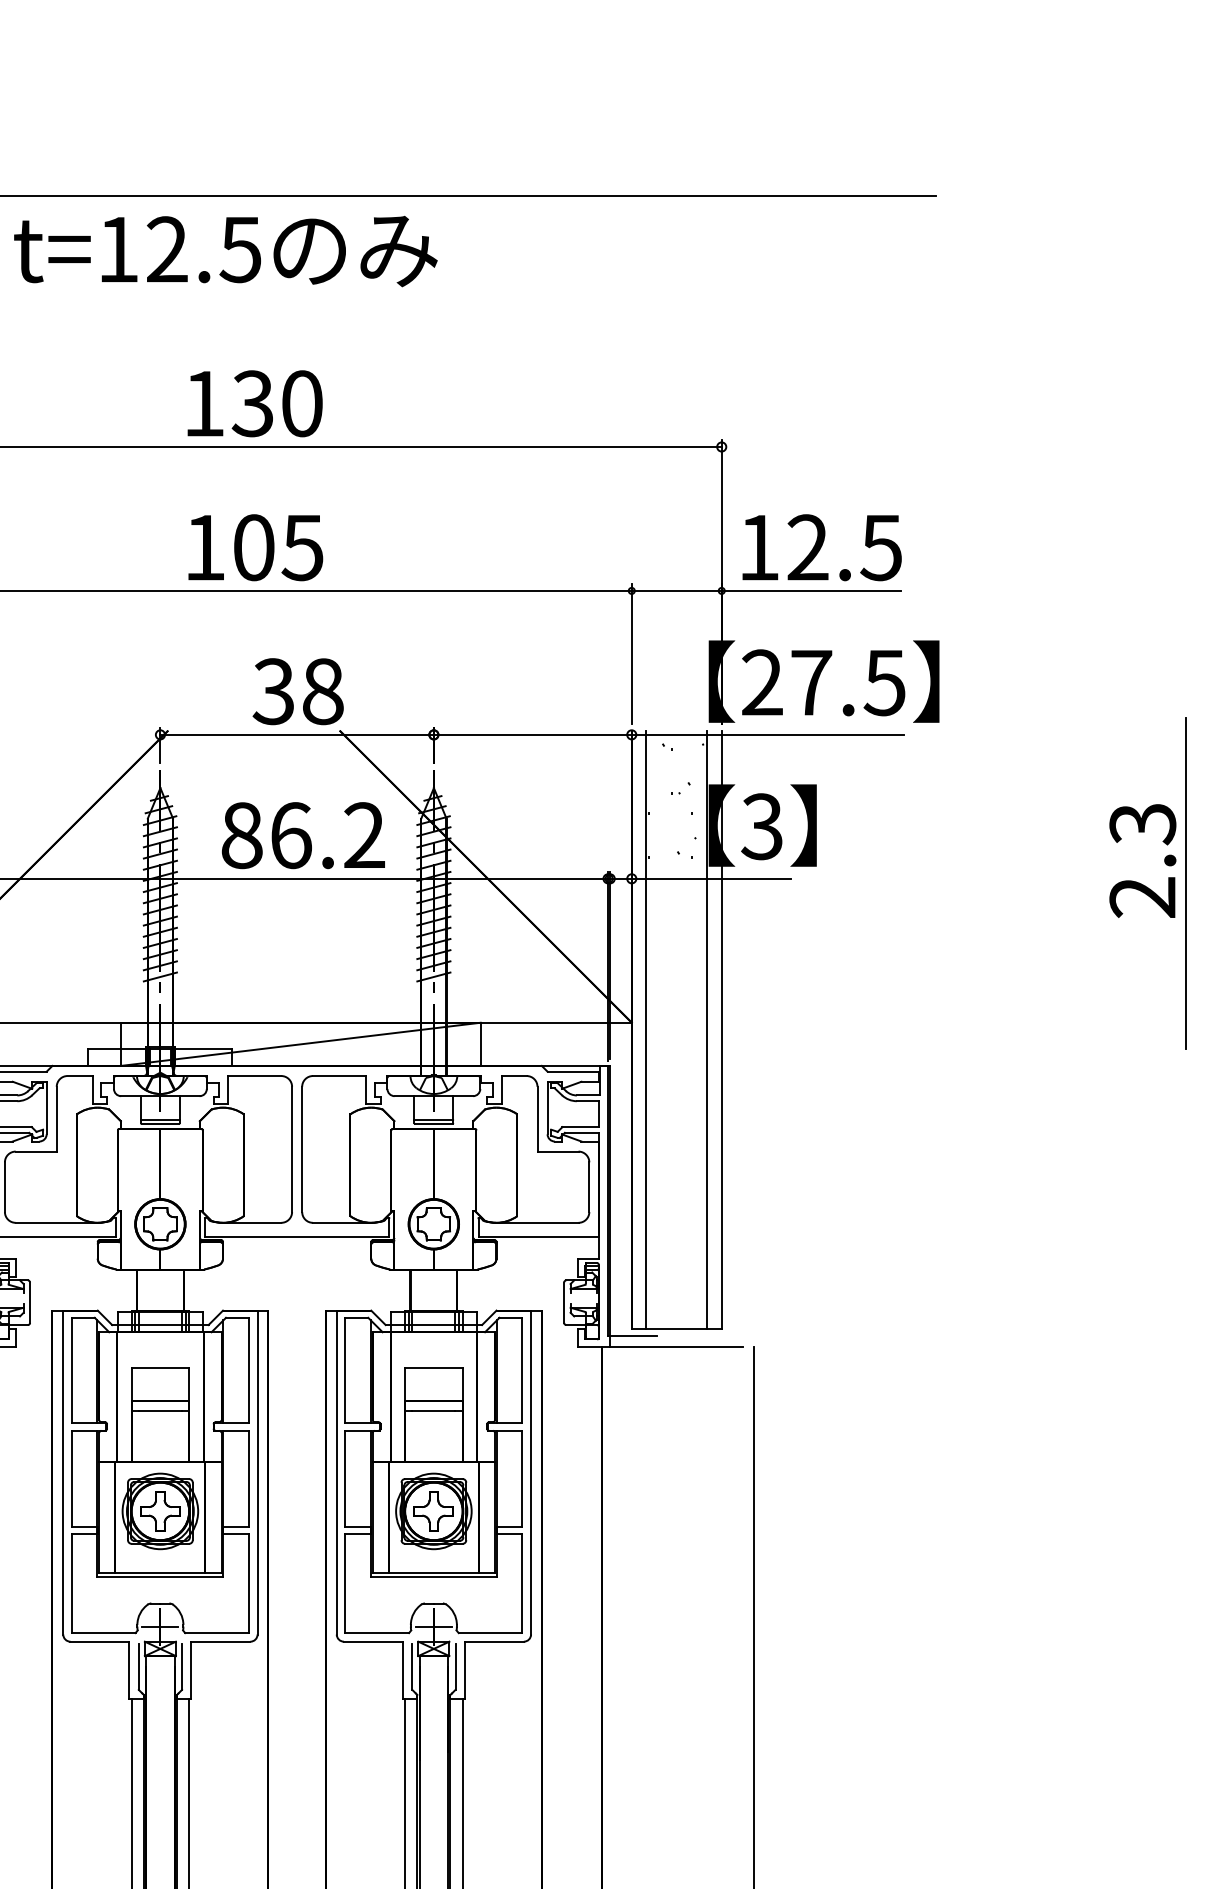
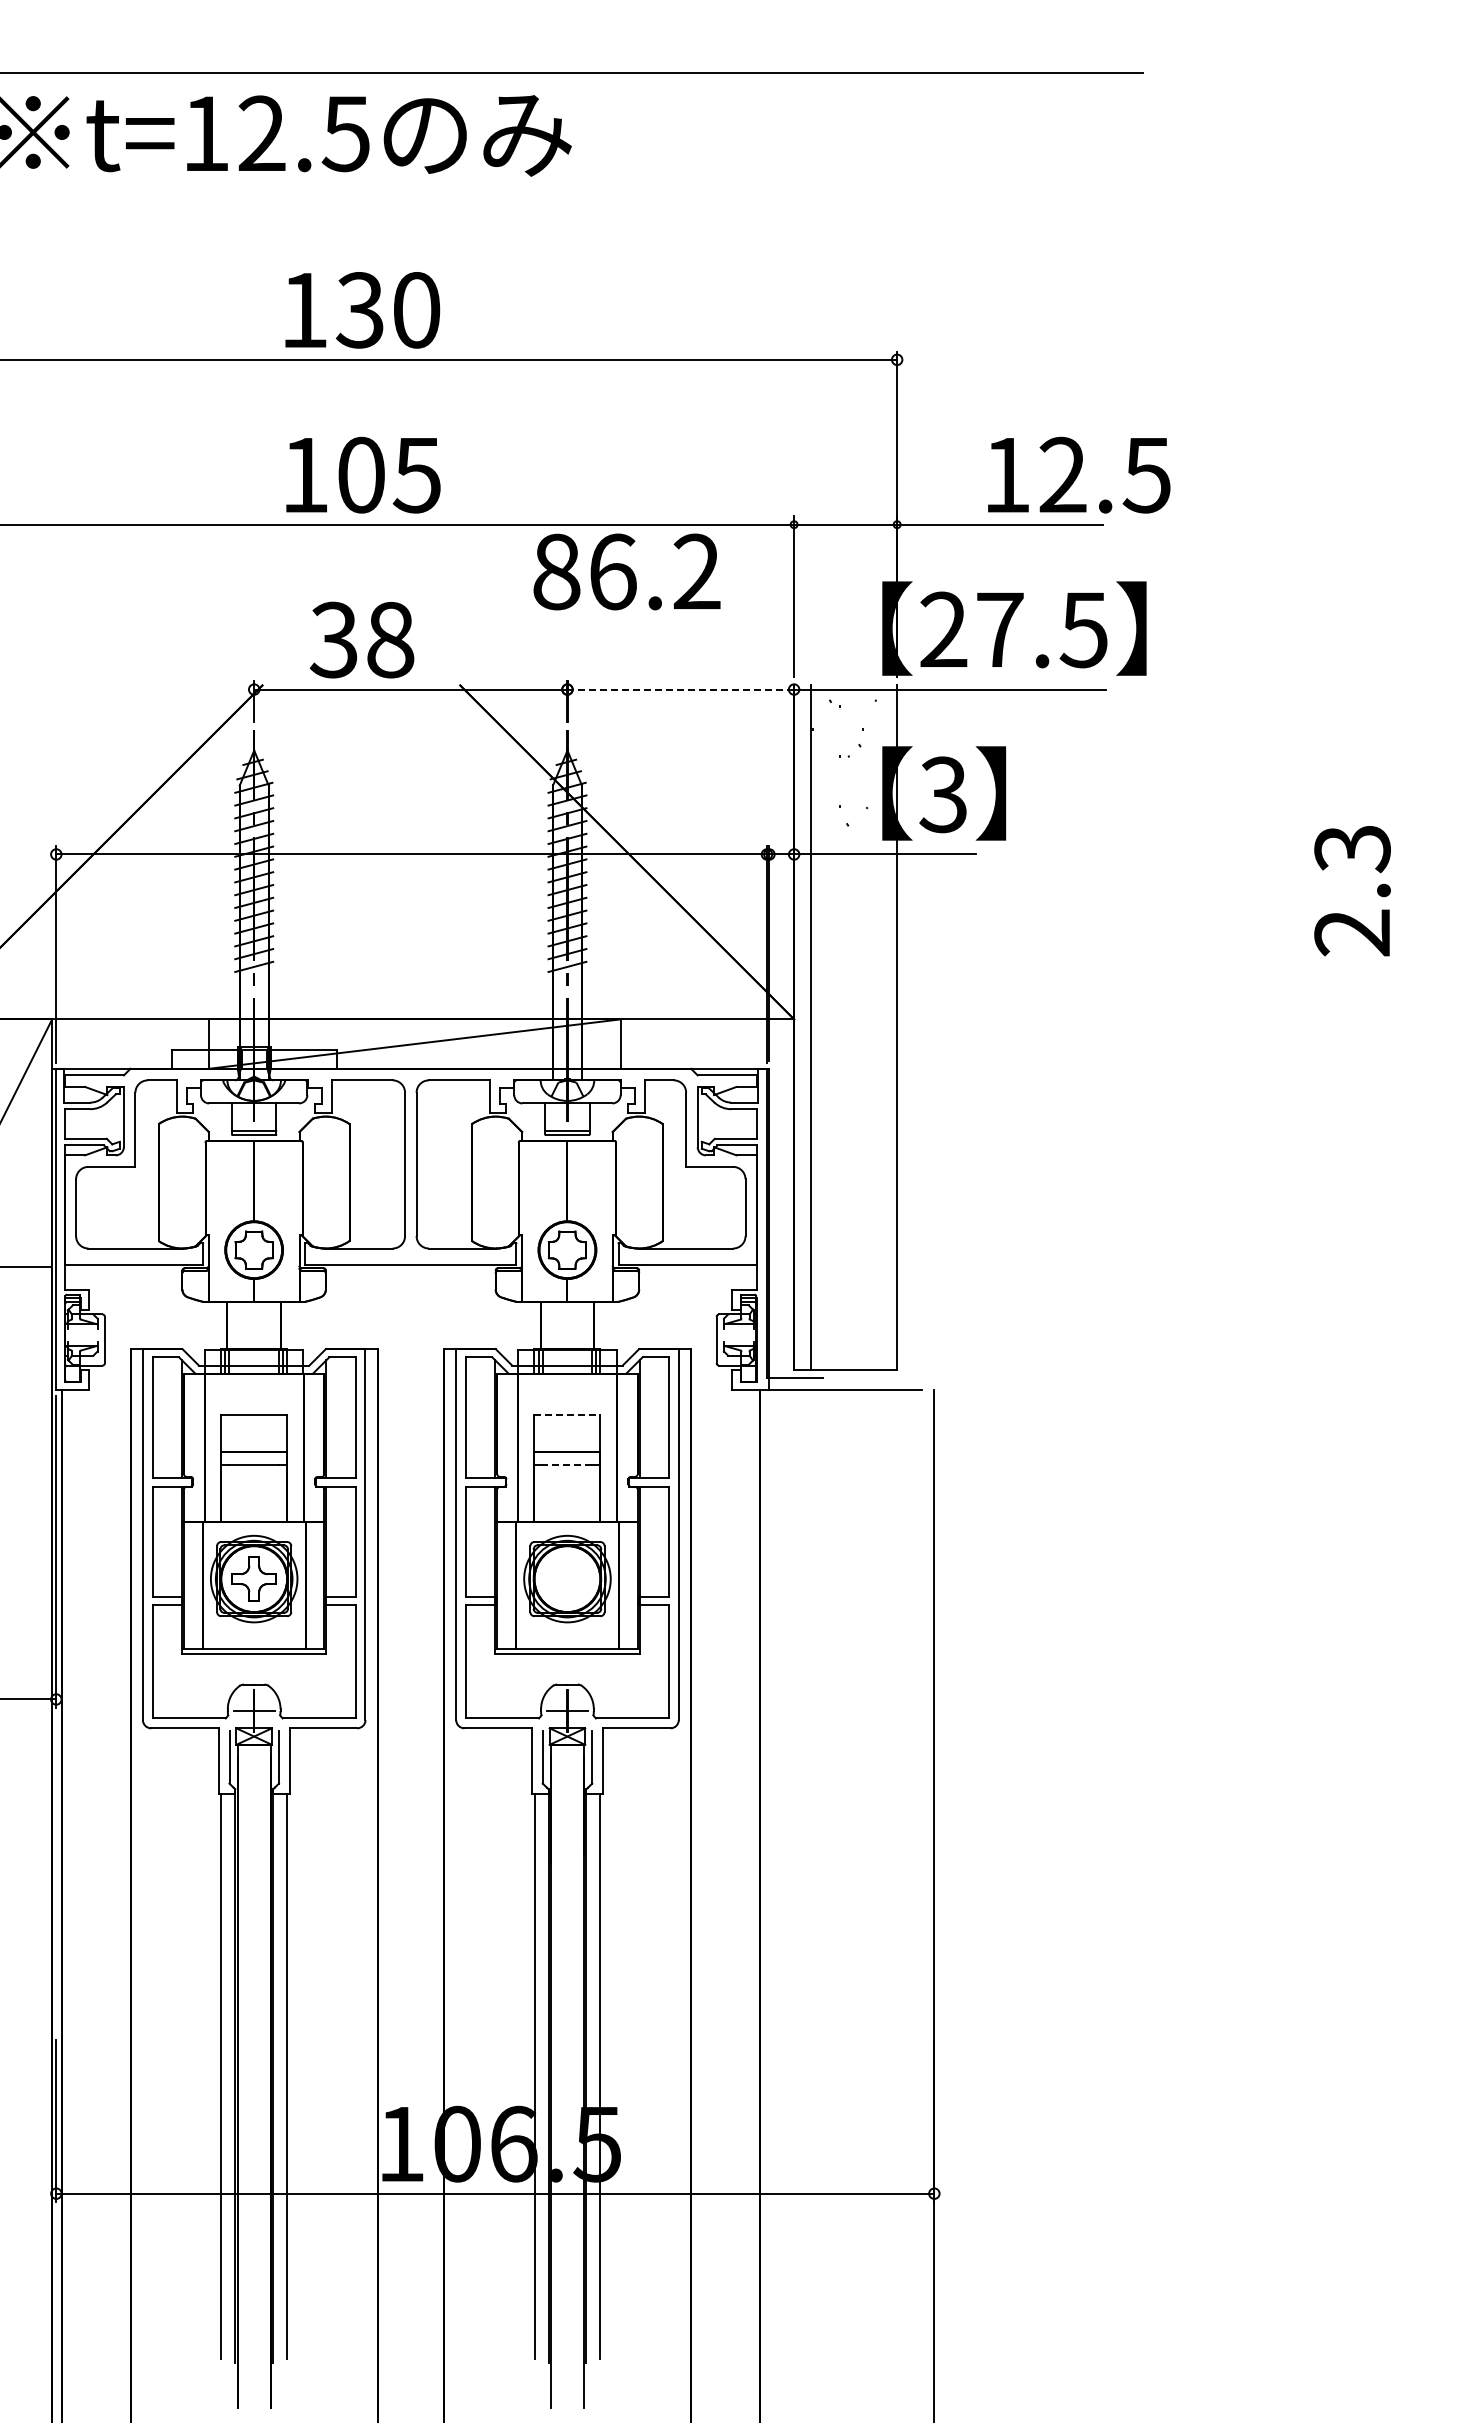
text: (822, 547) -> (1079, 474), moved
text: (297, 691) -> (361, 639), moved
line: (533, 734) -> (681, 689), solid -> dashed
text: (302, 835) -> (626, 571), moved
text: (1142, 861) -> (1352, 891), moved
line: (1186, 883) -> (1429, 859), removed
line: (707, 1029) -> (880, 1027), removed
line: (433, 1368) -> (567, 1415), solid -> dashed
line: (433, 1411) -> (567, 1464), solid -> dashed
part: (433, 1510) -> (567, 1578), removed

